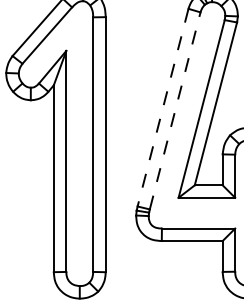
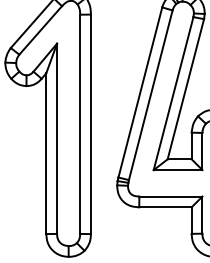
line: (162, 108) -> (139, 93), dashed -> solid
line: (175, 110) -> (151, 94), dashed -> solid

